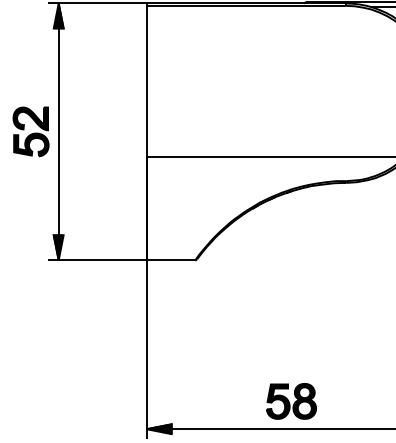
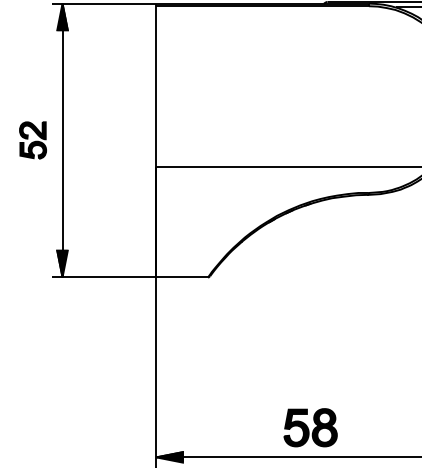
part: (30, 131) -> (32, 140), size x0.7

